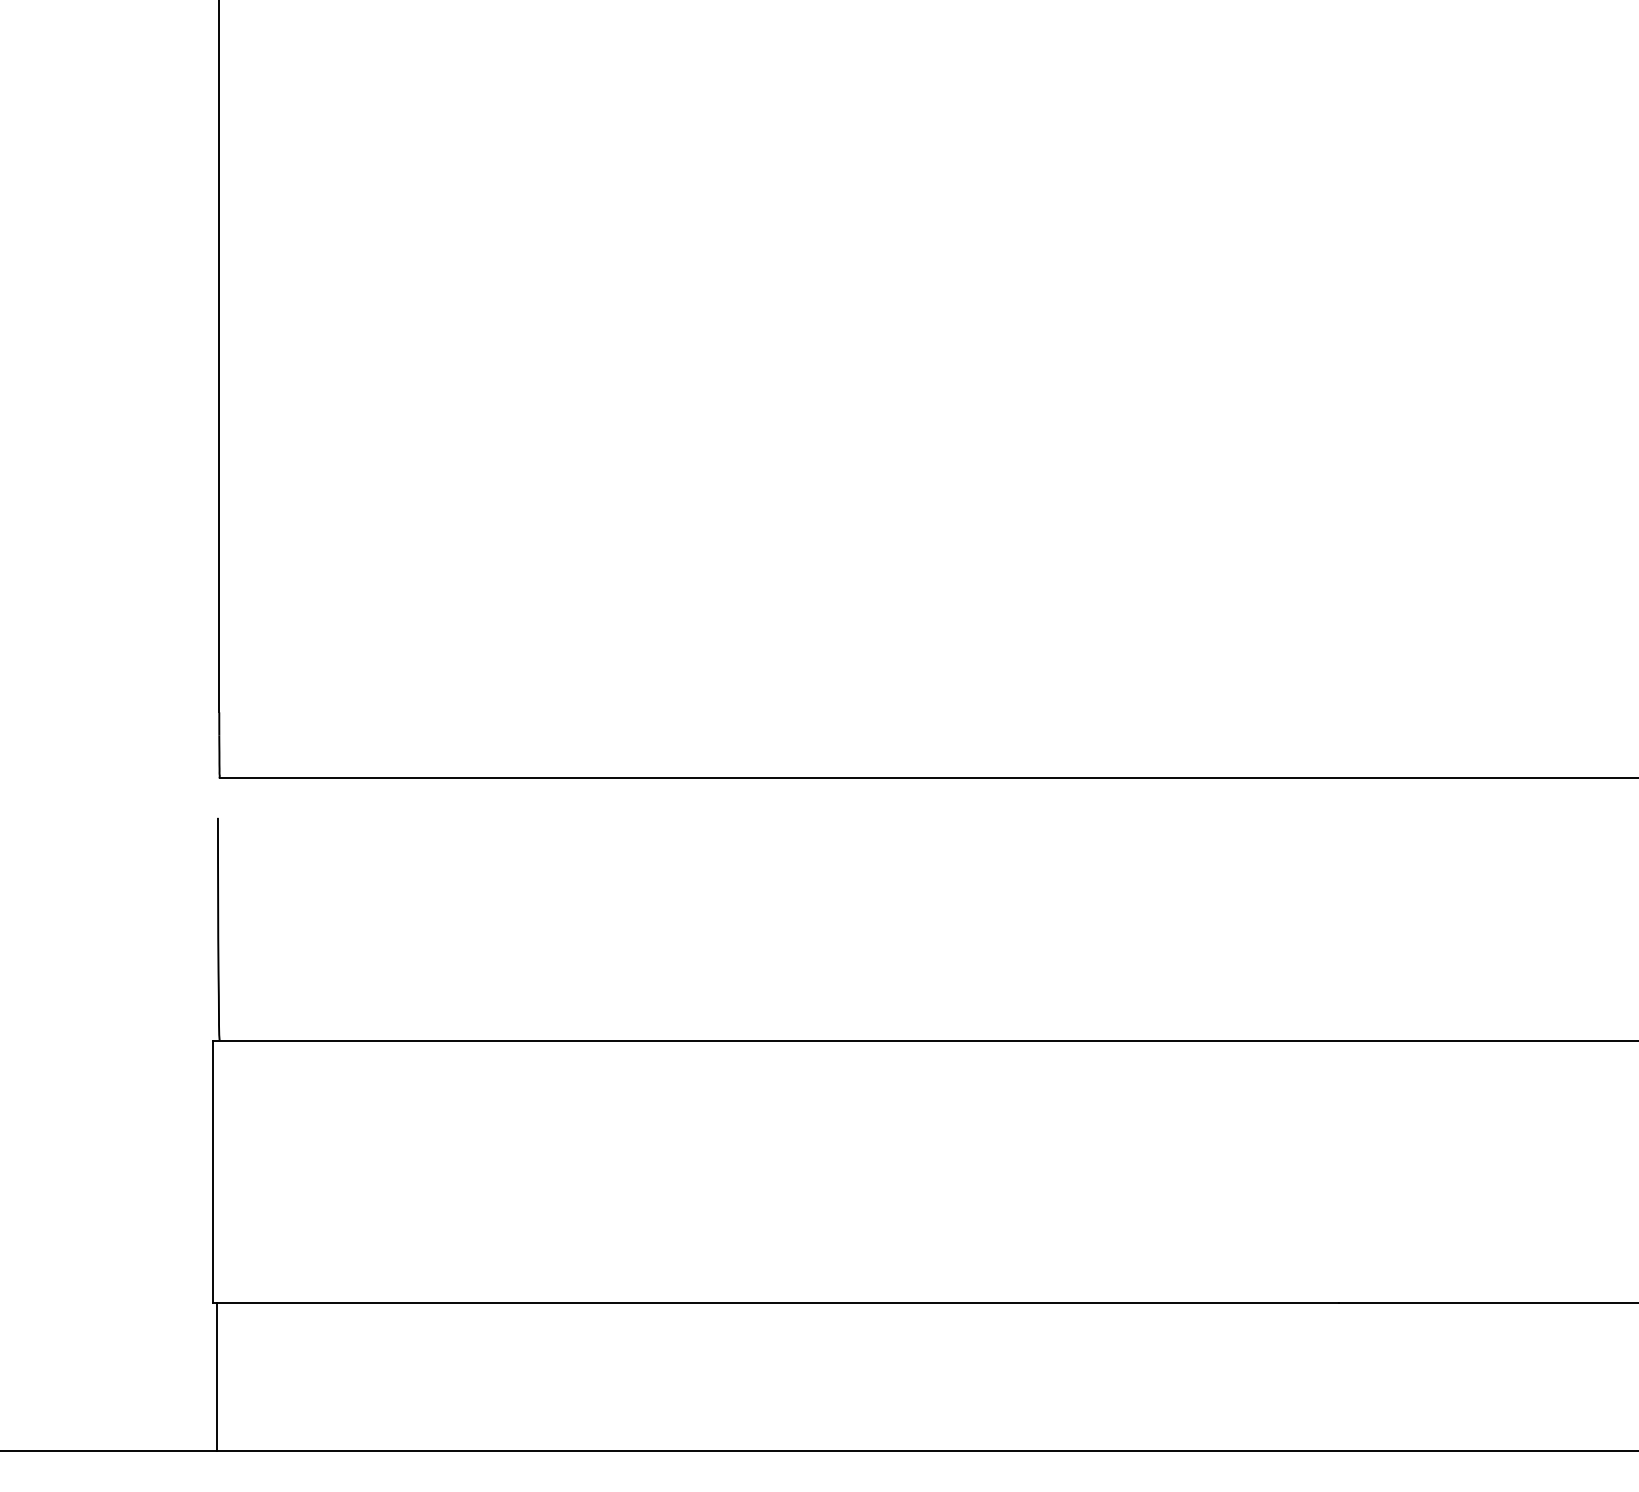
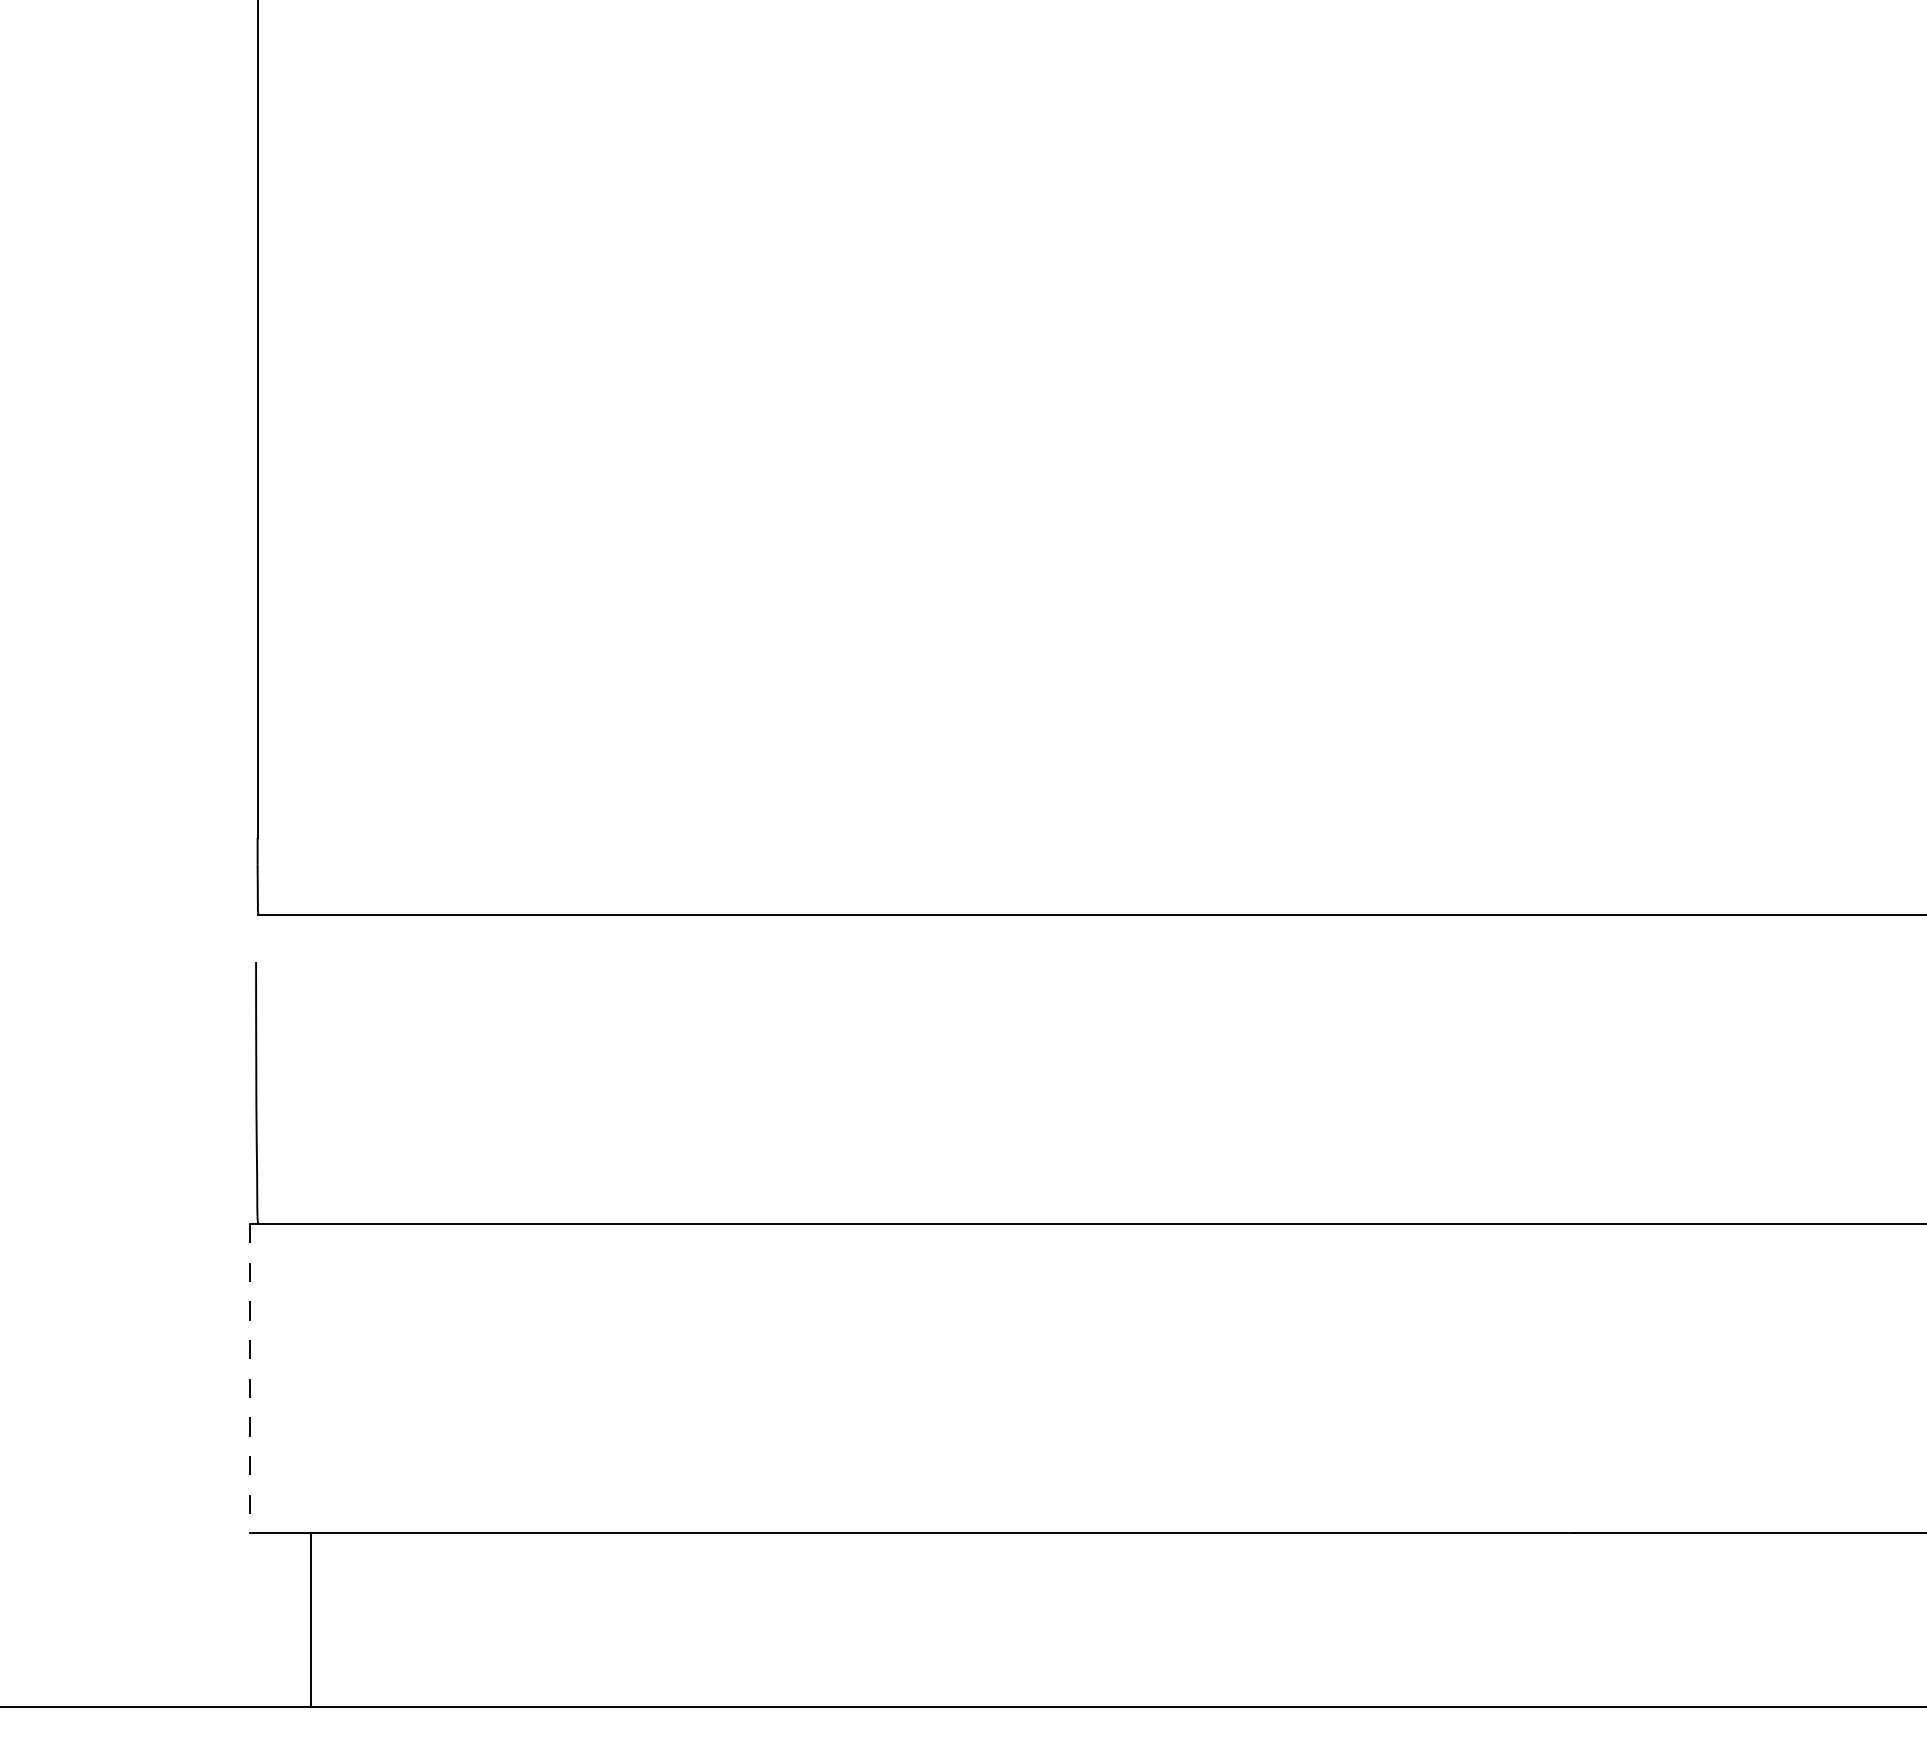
line: (212, 1172) -> (249, 1379), solid -> dashed
line: (217, 1376) -> (310, 1619), moved

